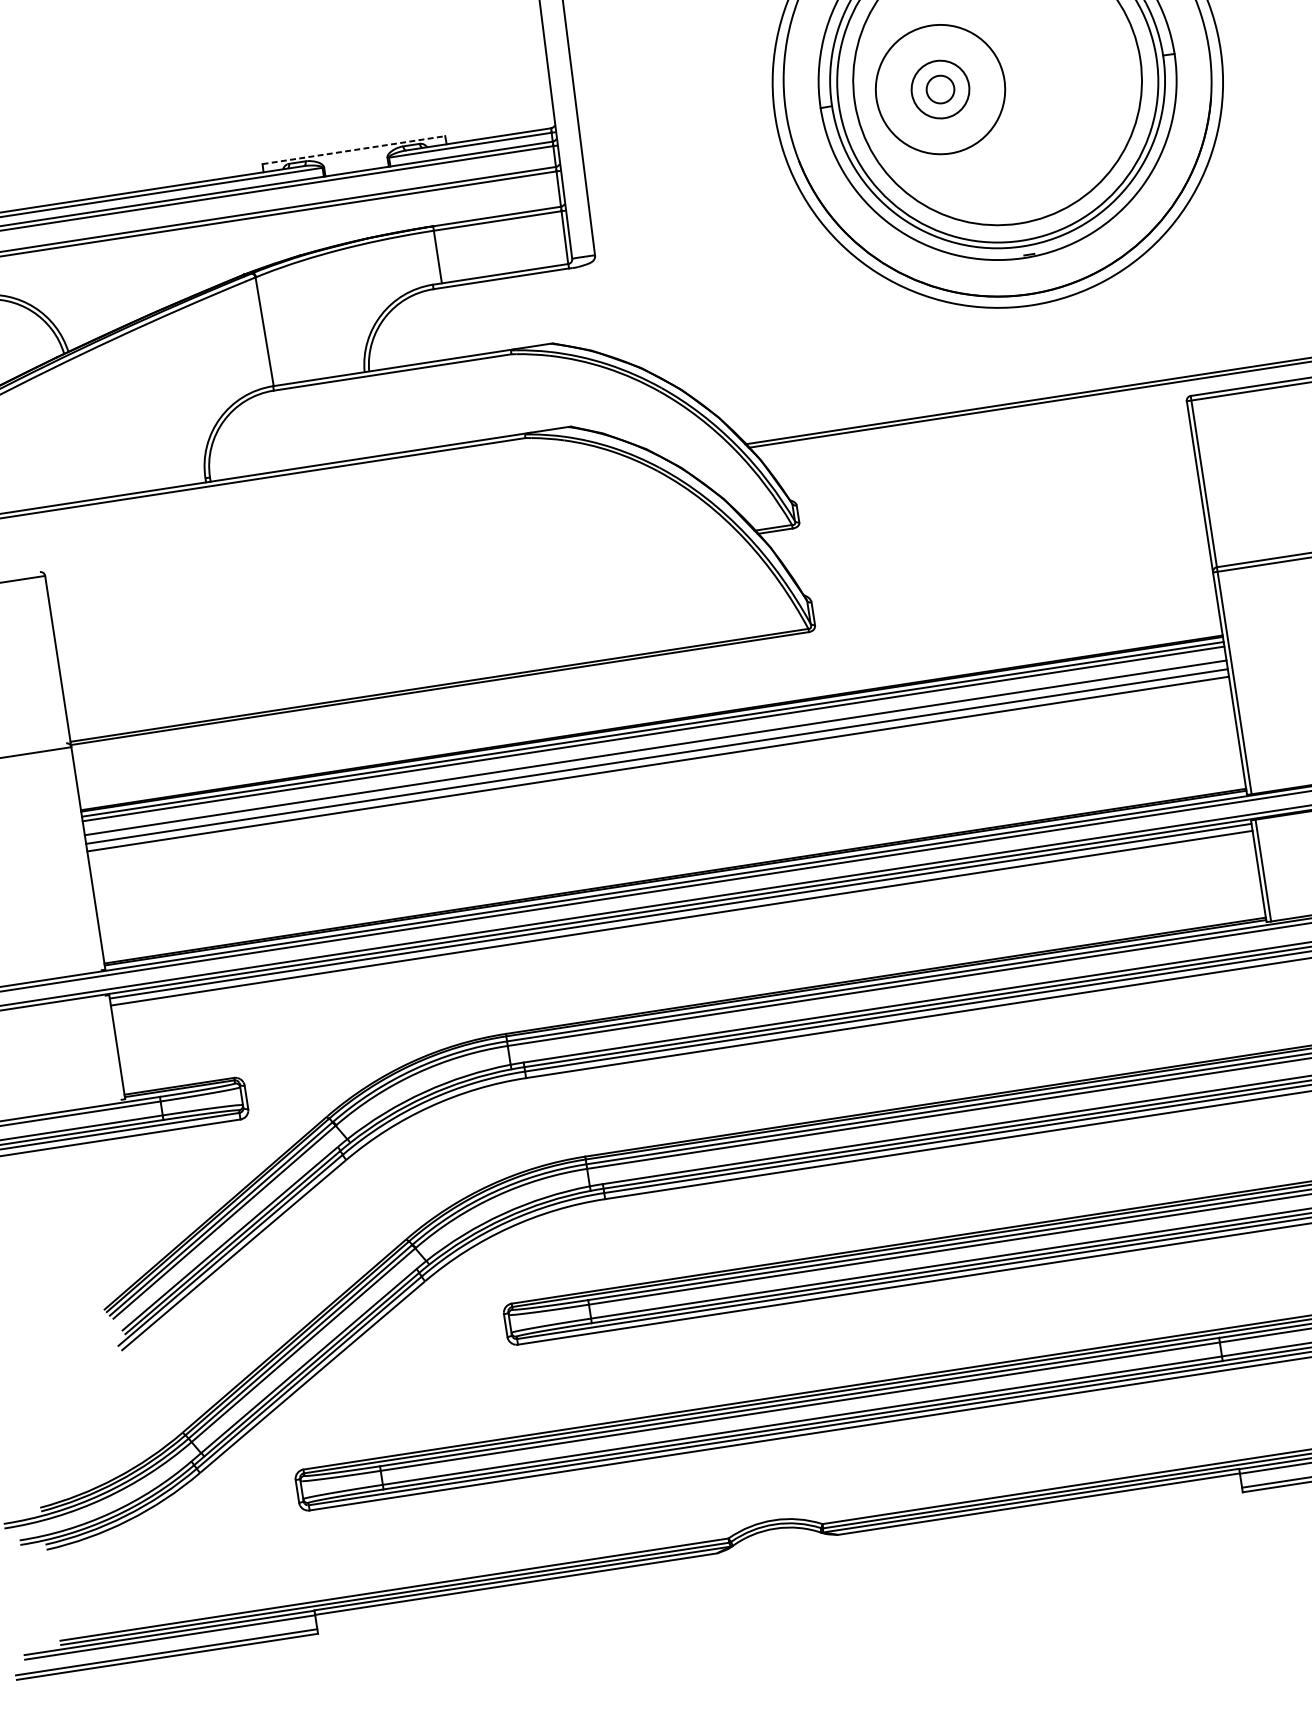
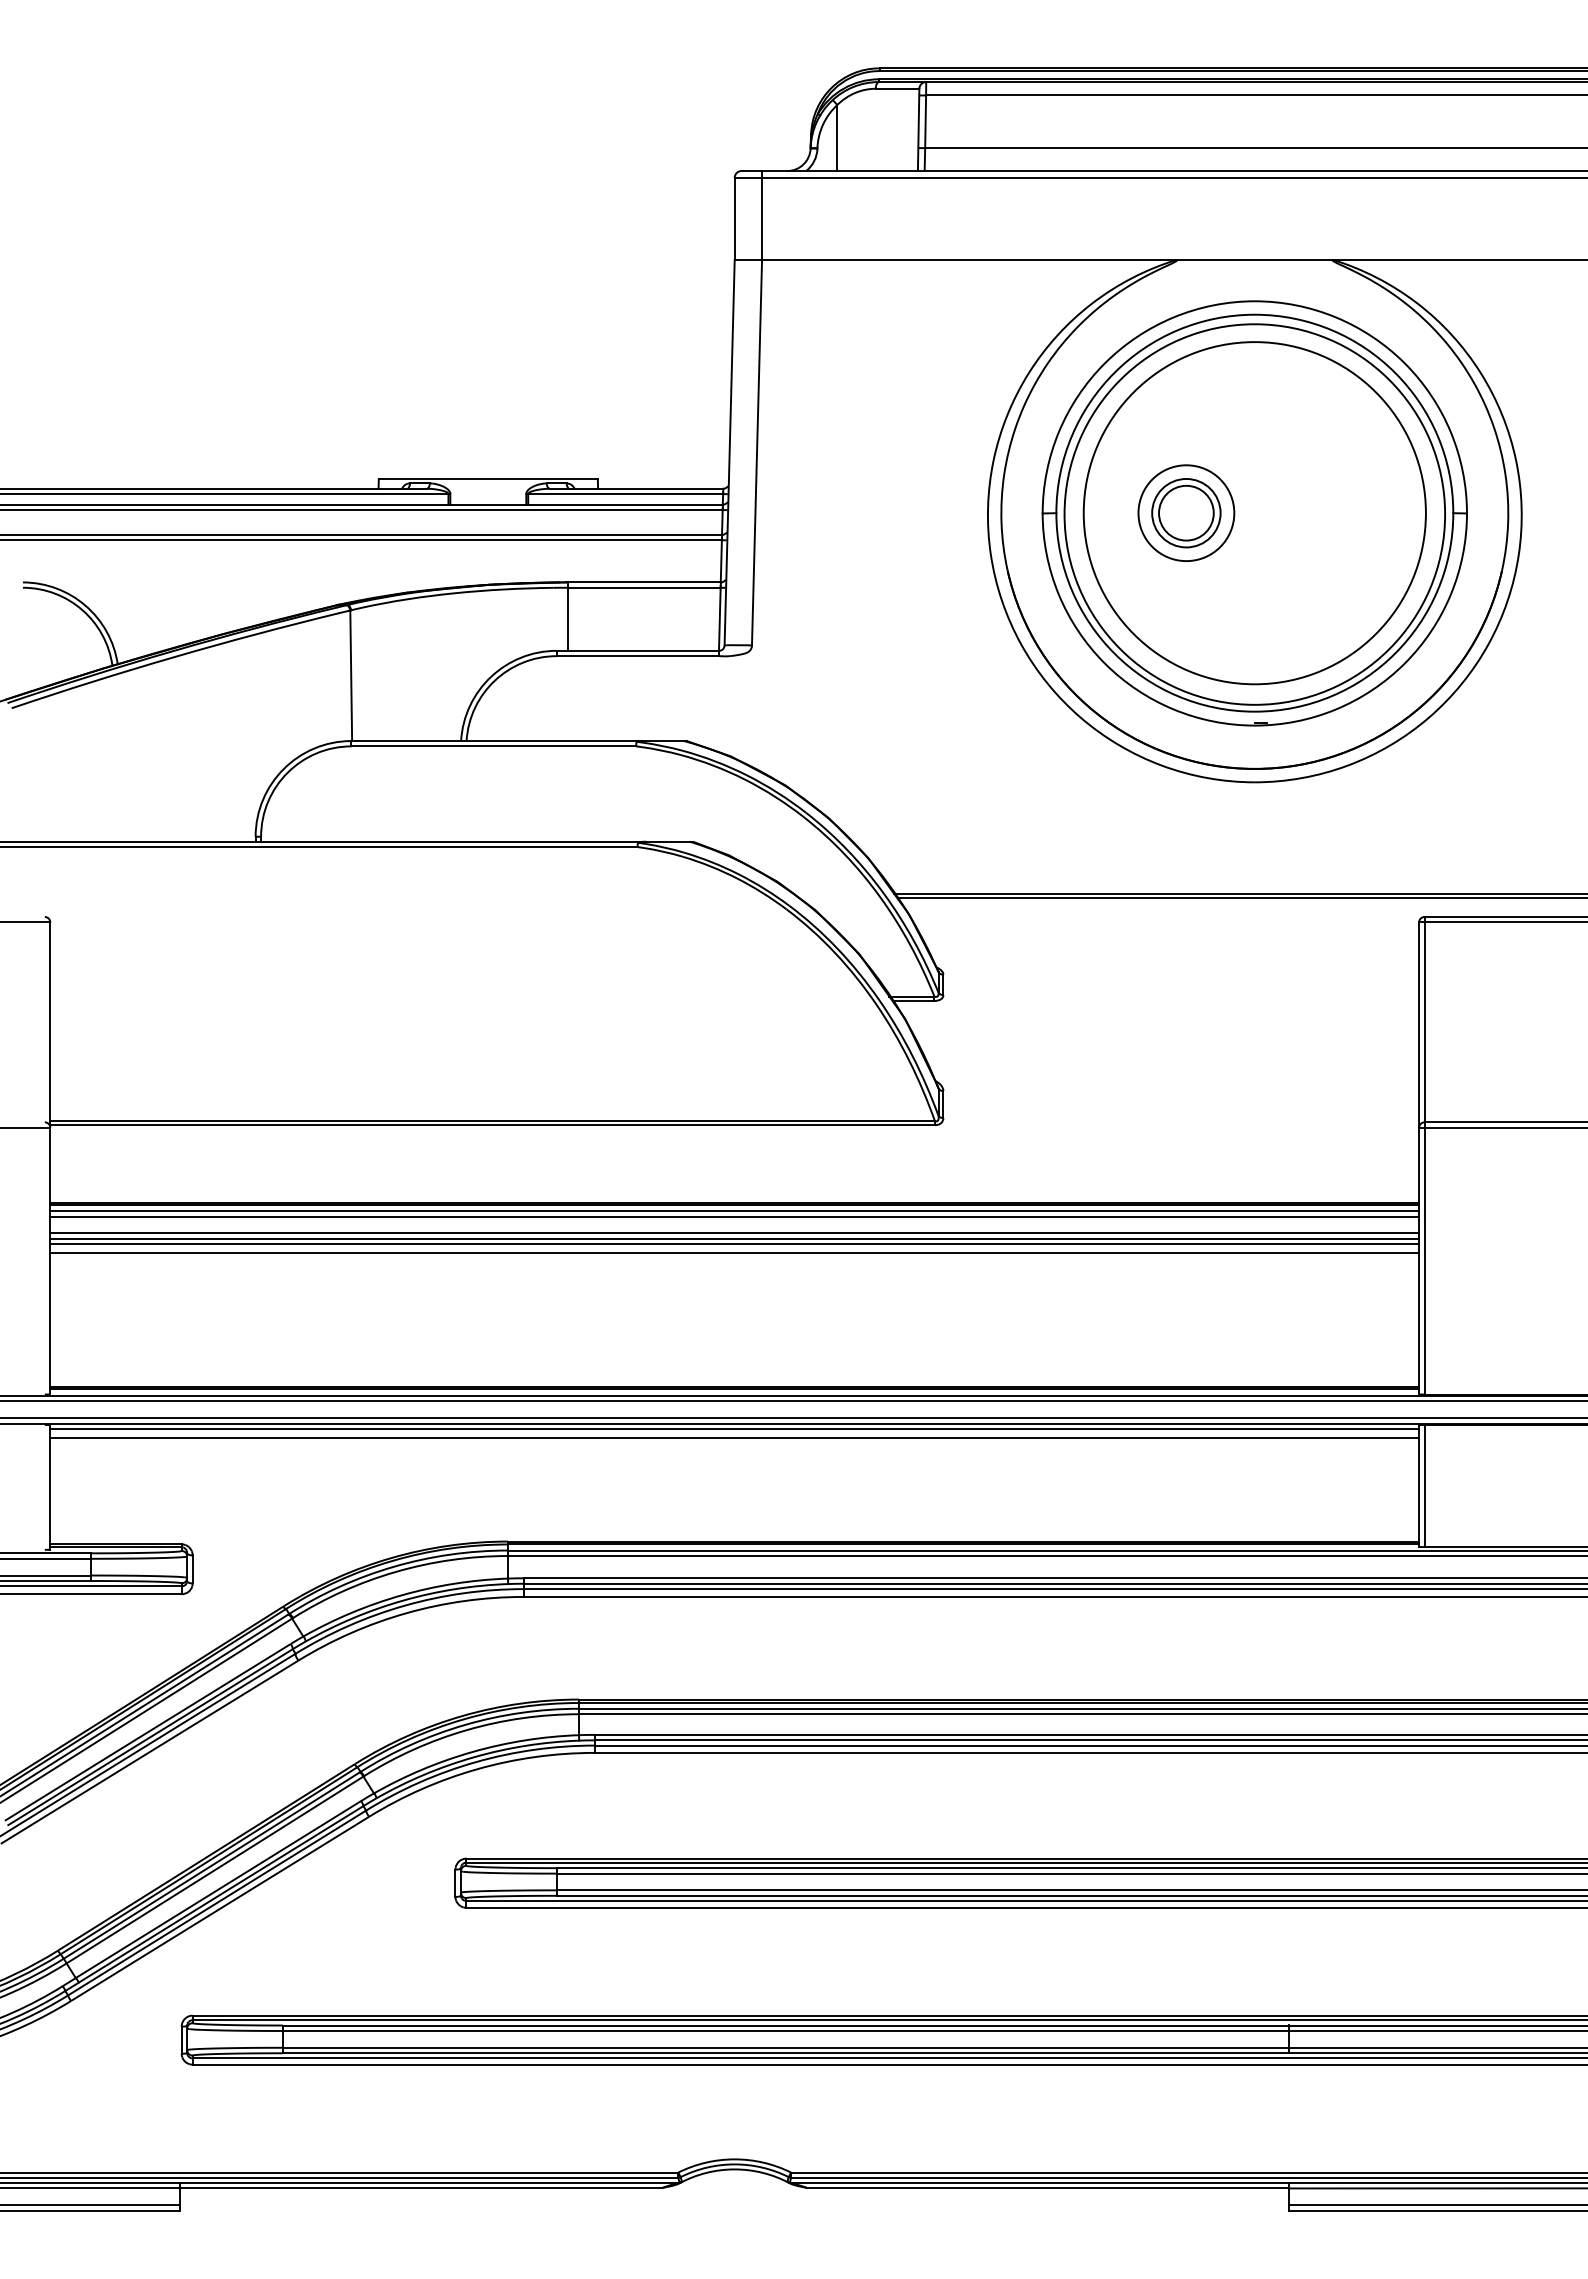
circle: (940, 88) -> (1186, 512), size x1.67
circle: (940, 89) -> (1186, 513), size x0.62
line: (353, 149) -> (488, 478), dashed -> solid
line: (656, 752) -> (734, 1238), added

